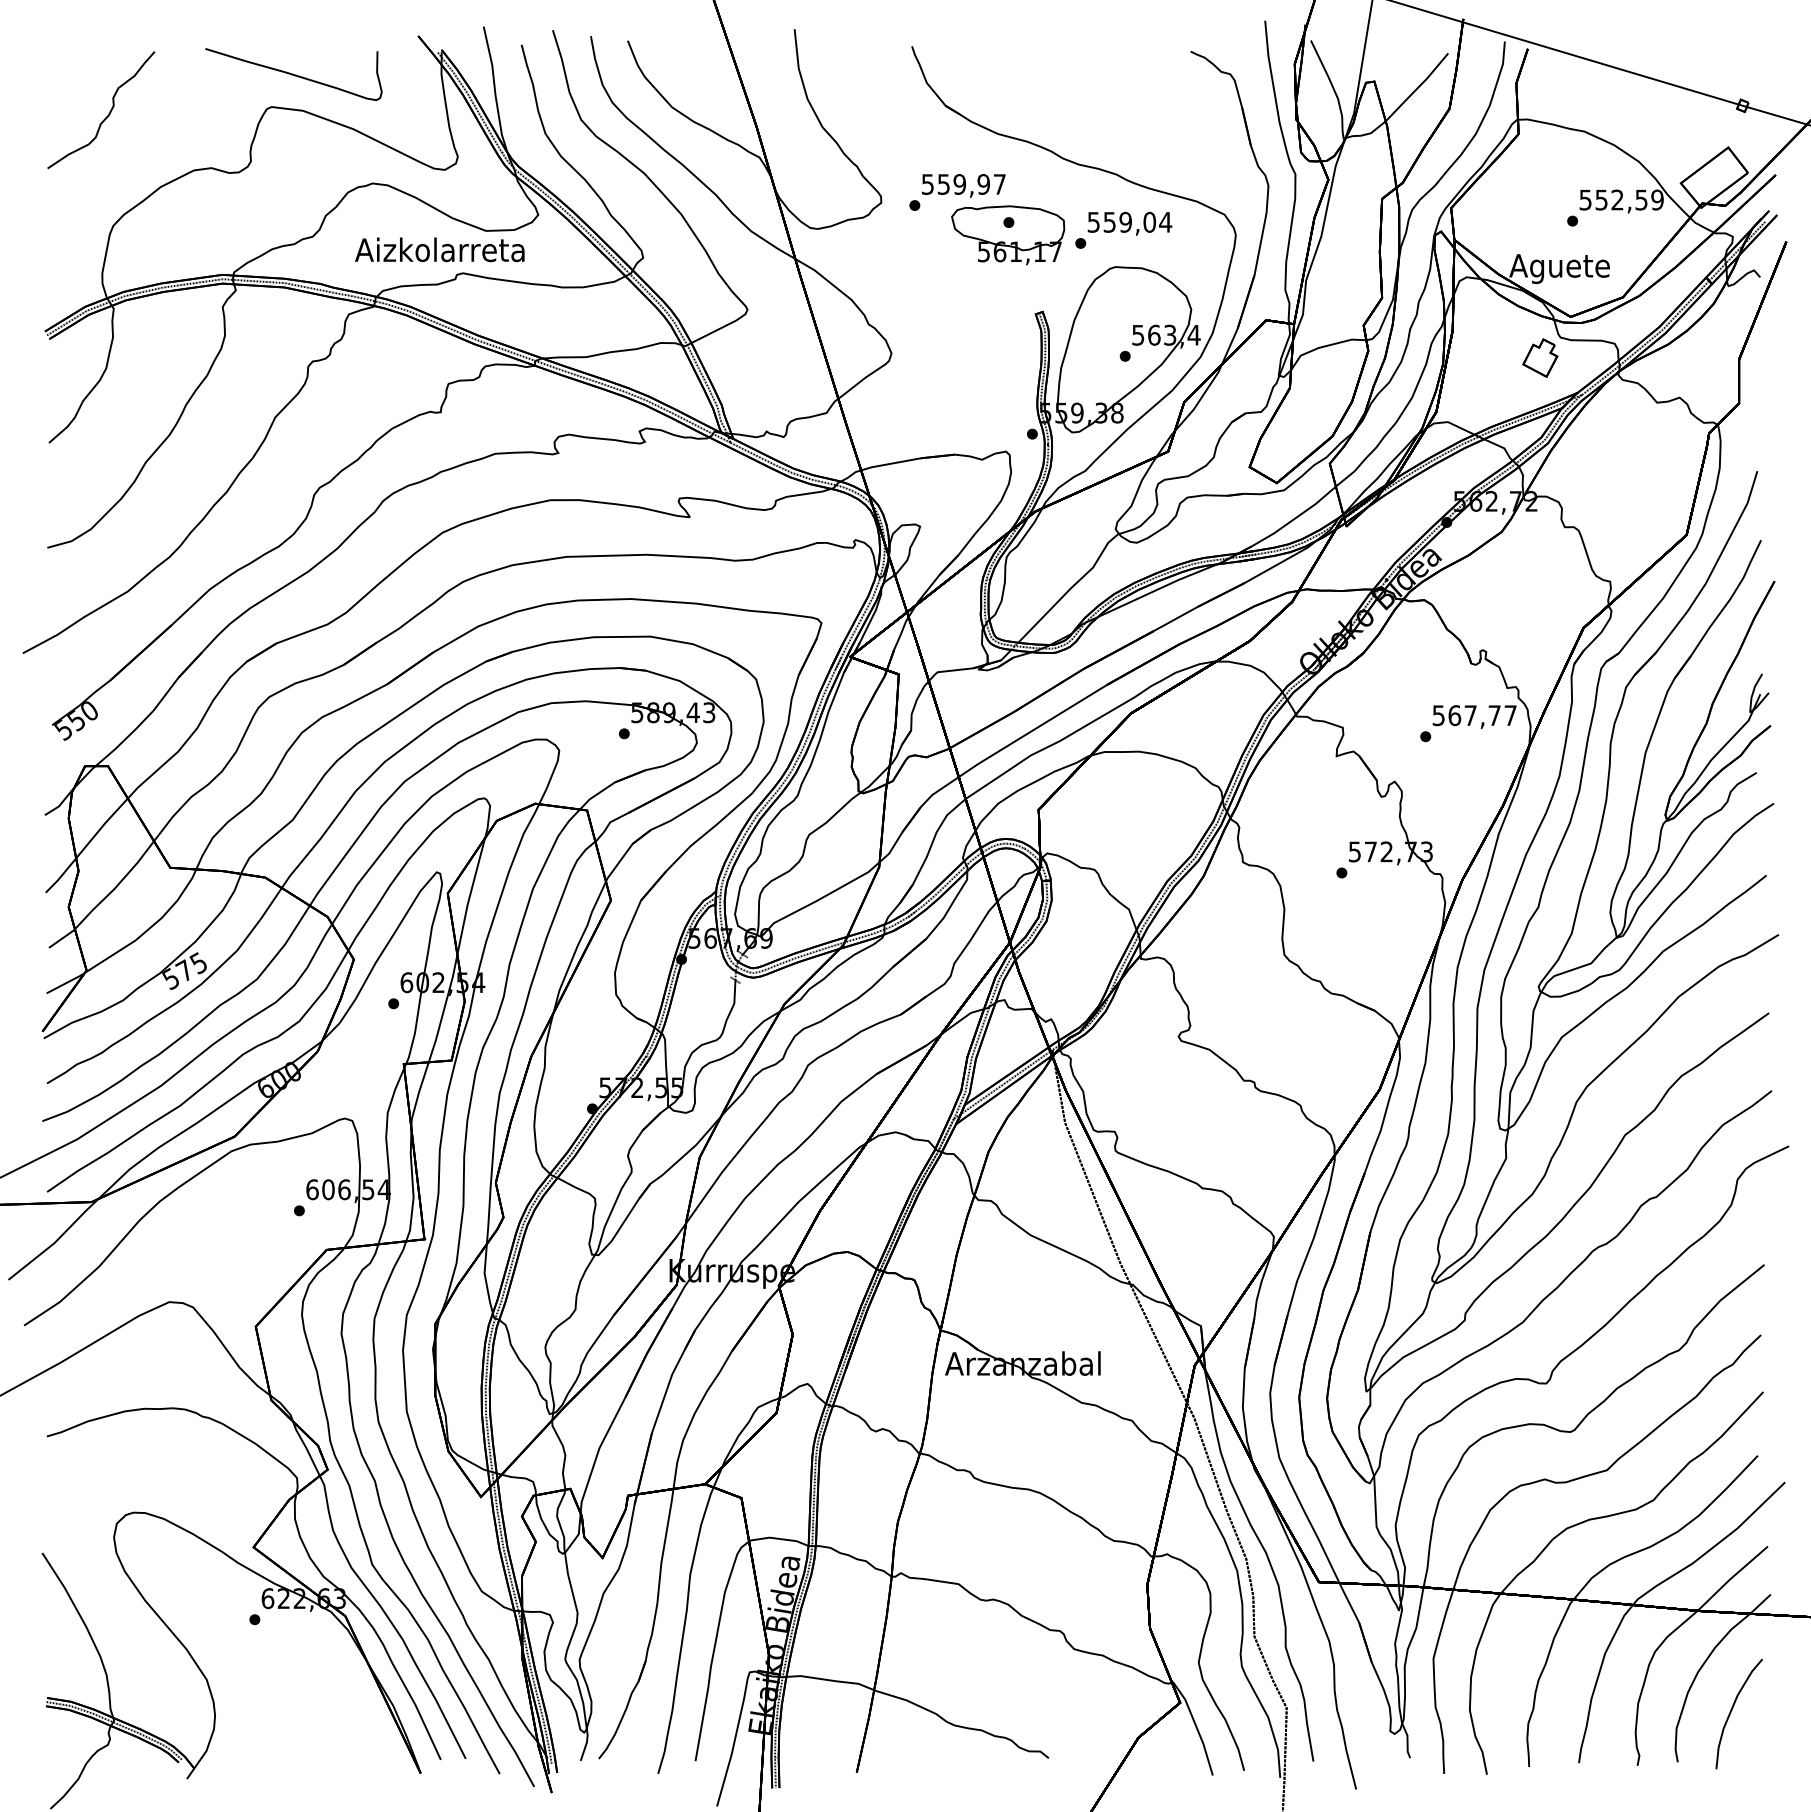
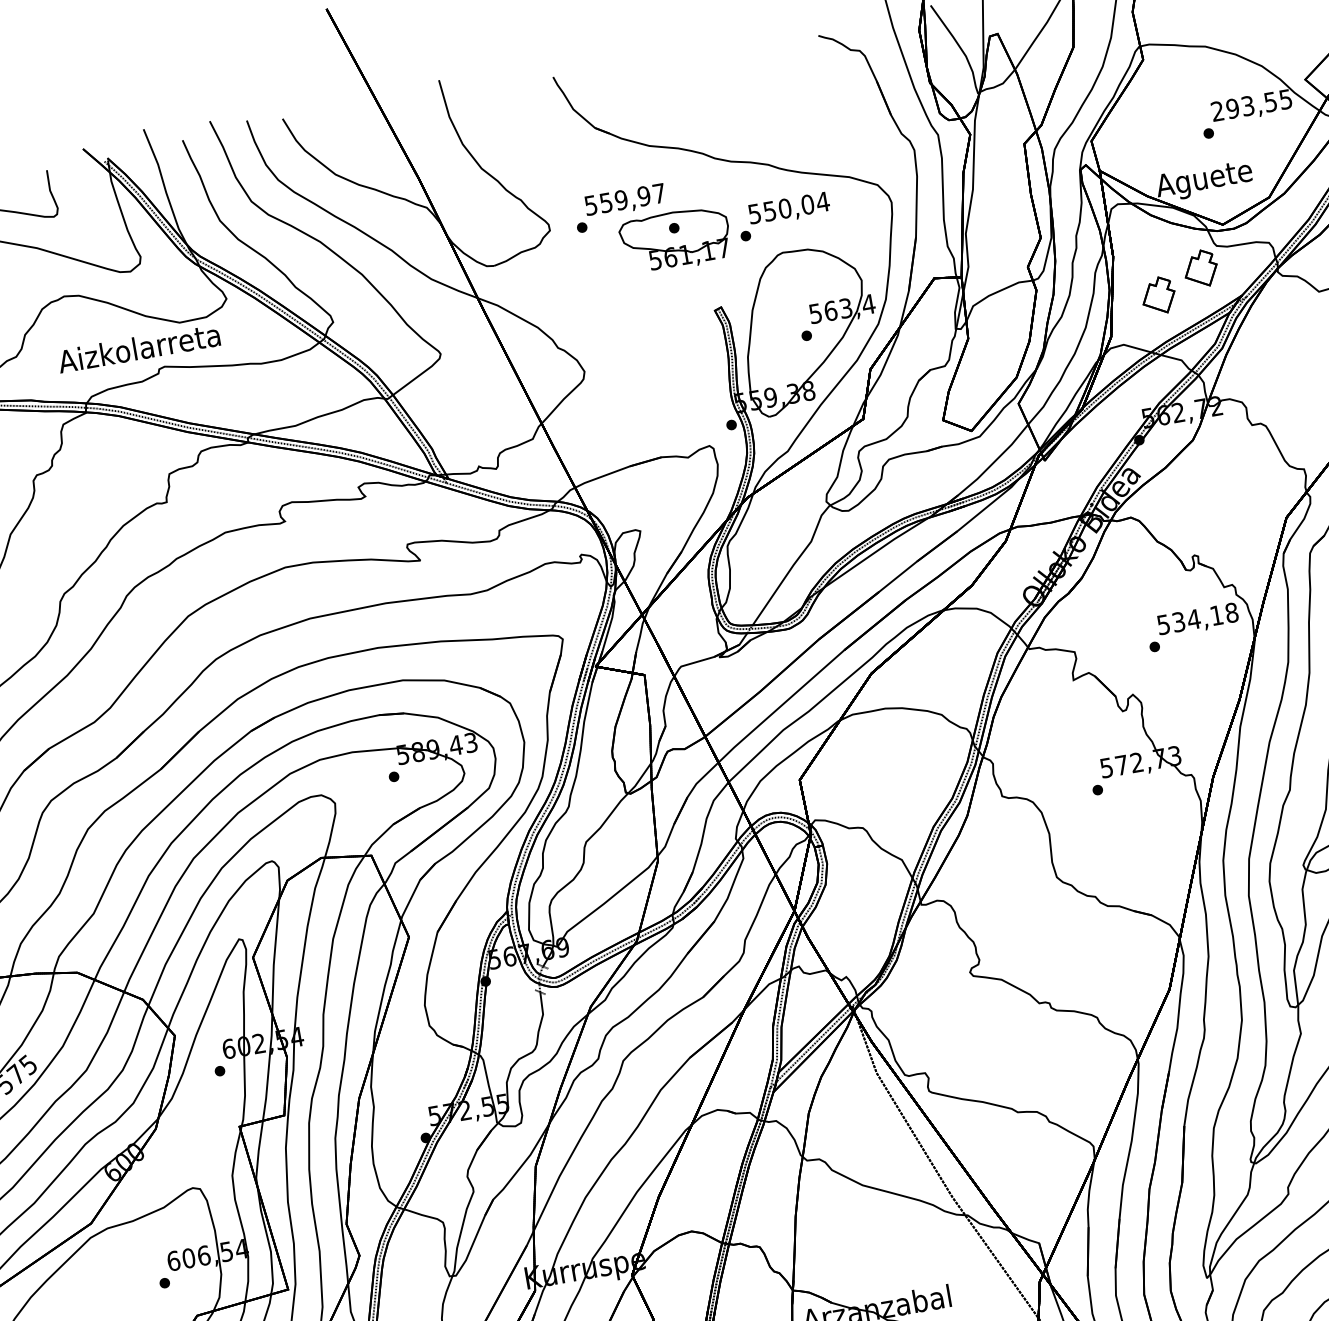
text: (1621, 199) -> (1251, 104), 552,59 -> 293,55
text: (1125, 222) -> (784, 208), 559,04 -> 550,04
part: (1492, 377) -> (1158, 295), added
text: (1482, 715) -> (1205, 617), 567,77 -> 534,18

